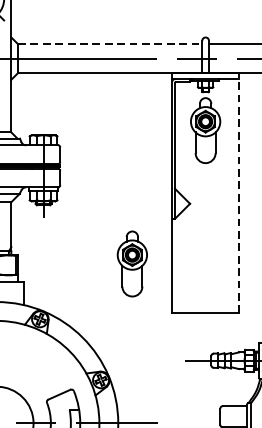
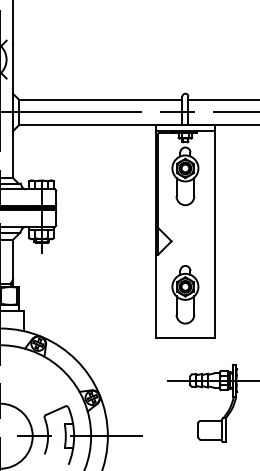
line: (109, 44) -> (100, 99), dashed -> solid
line: (239, 192) -> (215, 231), dashed -> solid
part: (132, 263) -> (185, 294), moved

